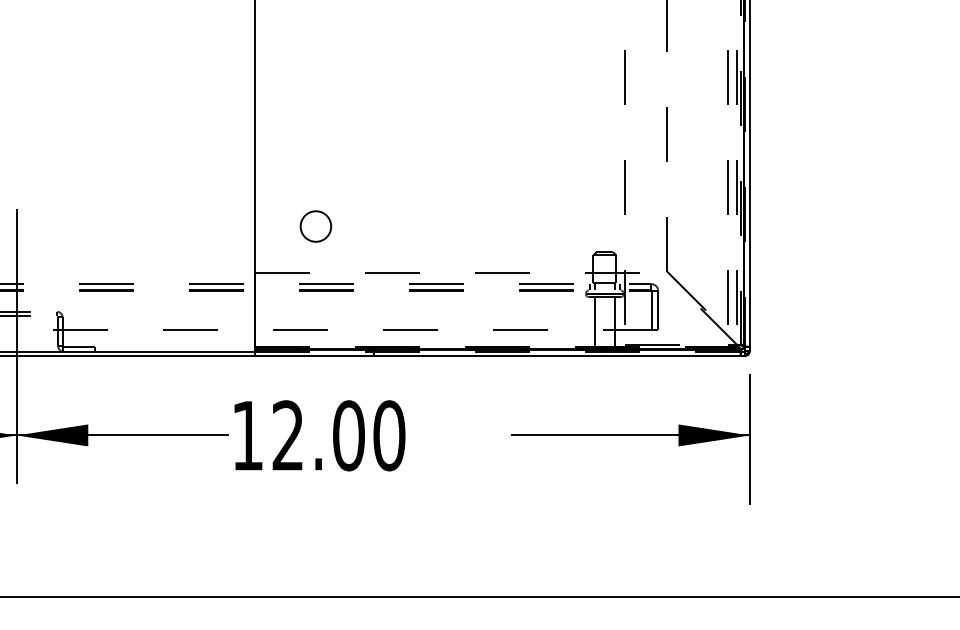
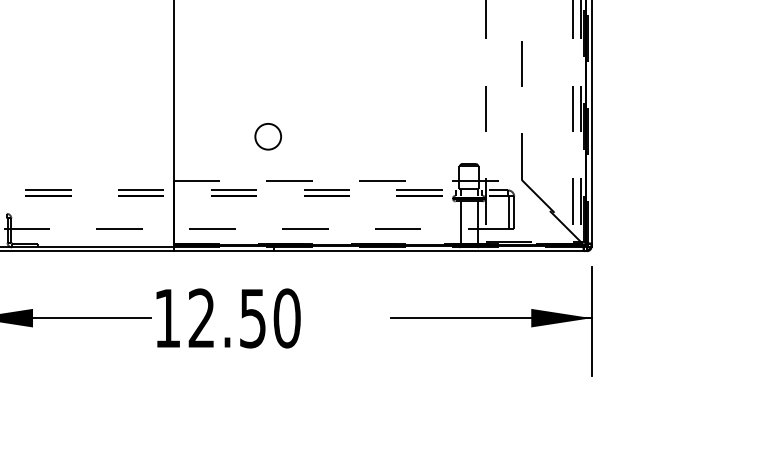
circle: (315, 226) -> (267, 136), moved
text: (348, 435) -> (252, 318), 12.00 -> 12.50

